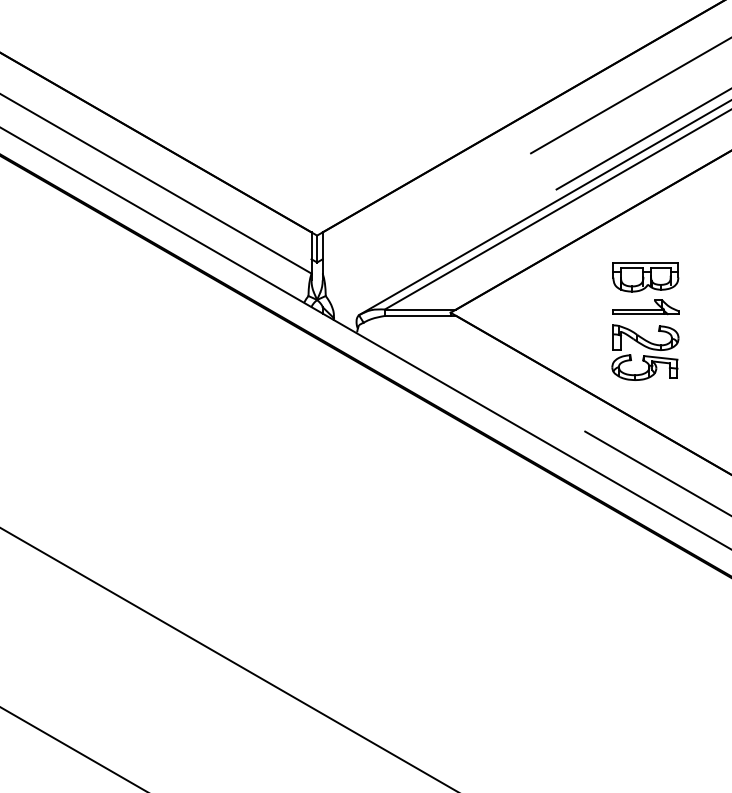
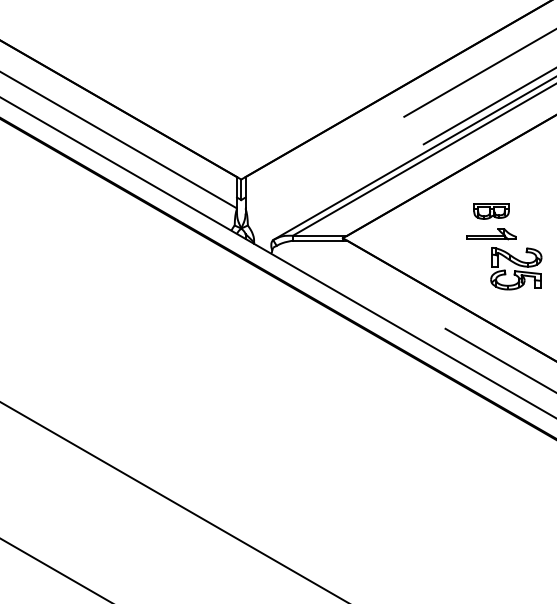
part: (645, 277) -> (491, 211), size x0.7
part: (645, 352) -> (516, 268), moved

